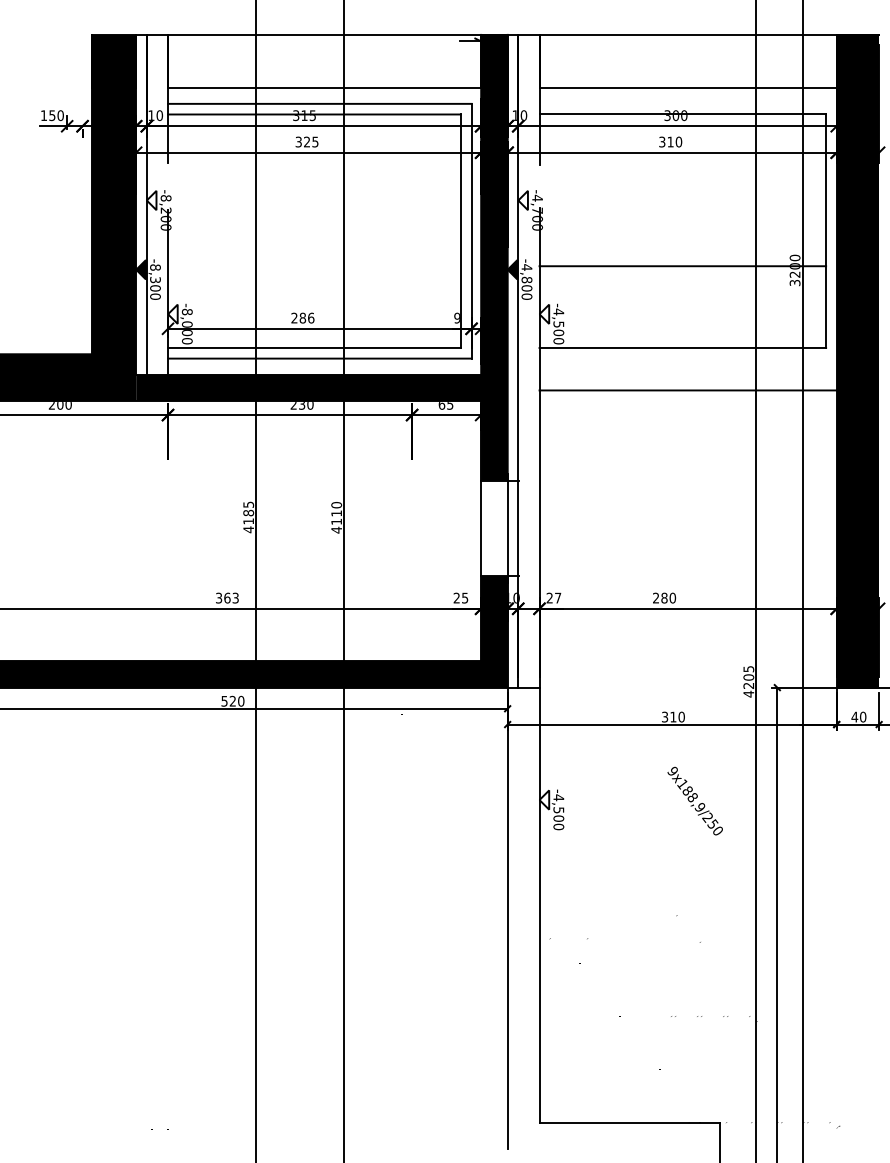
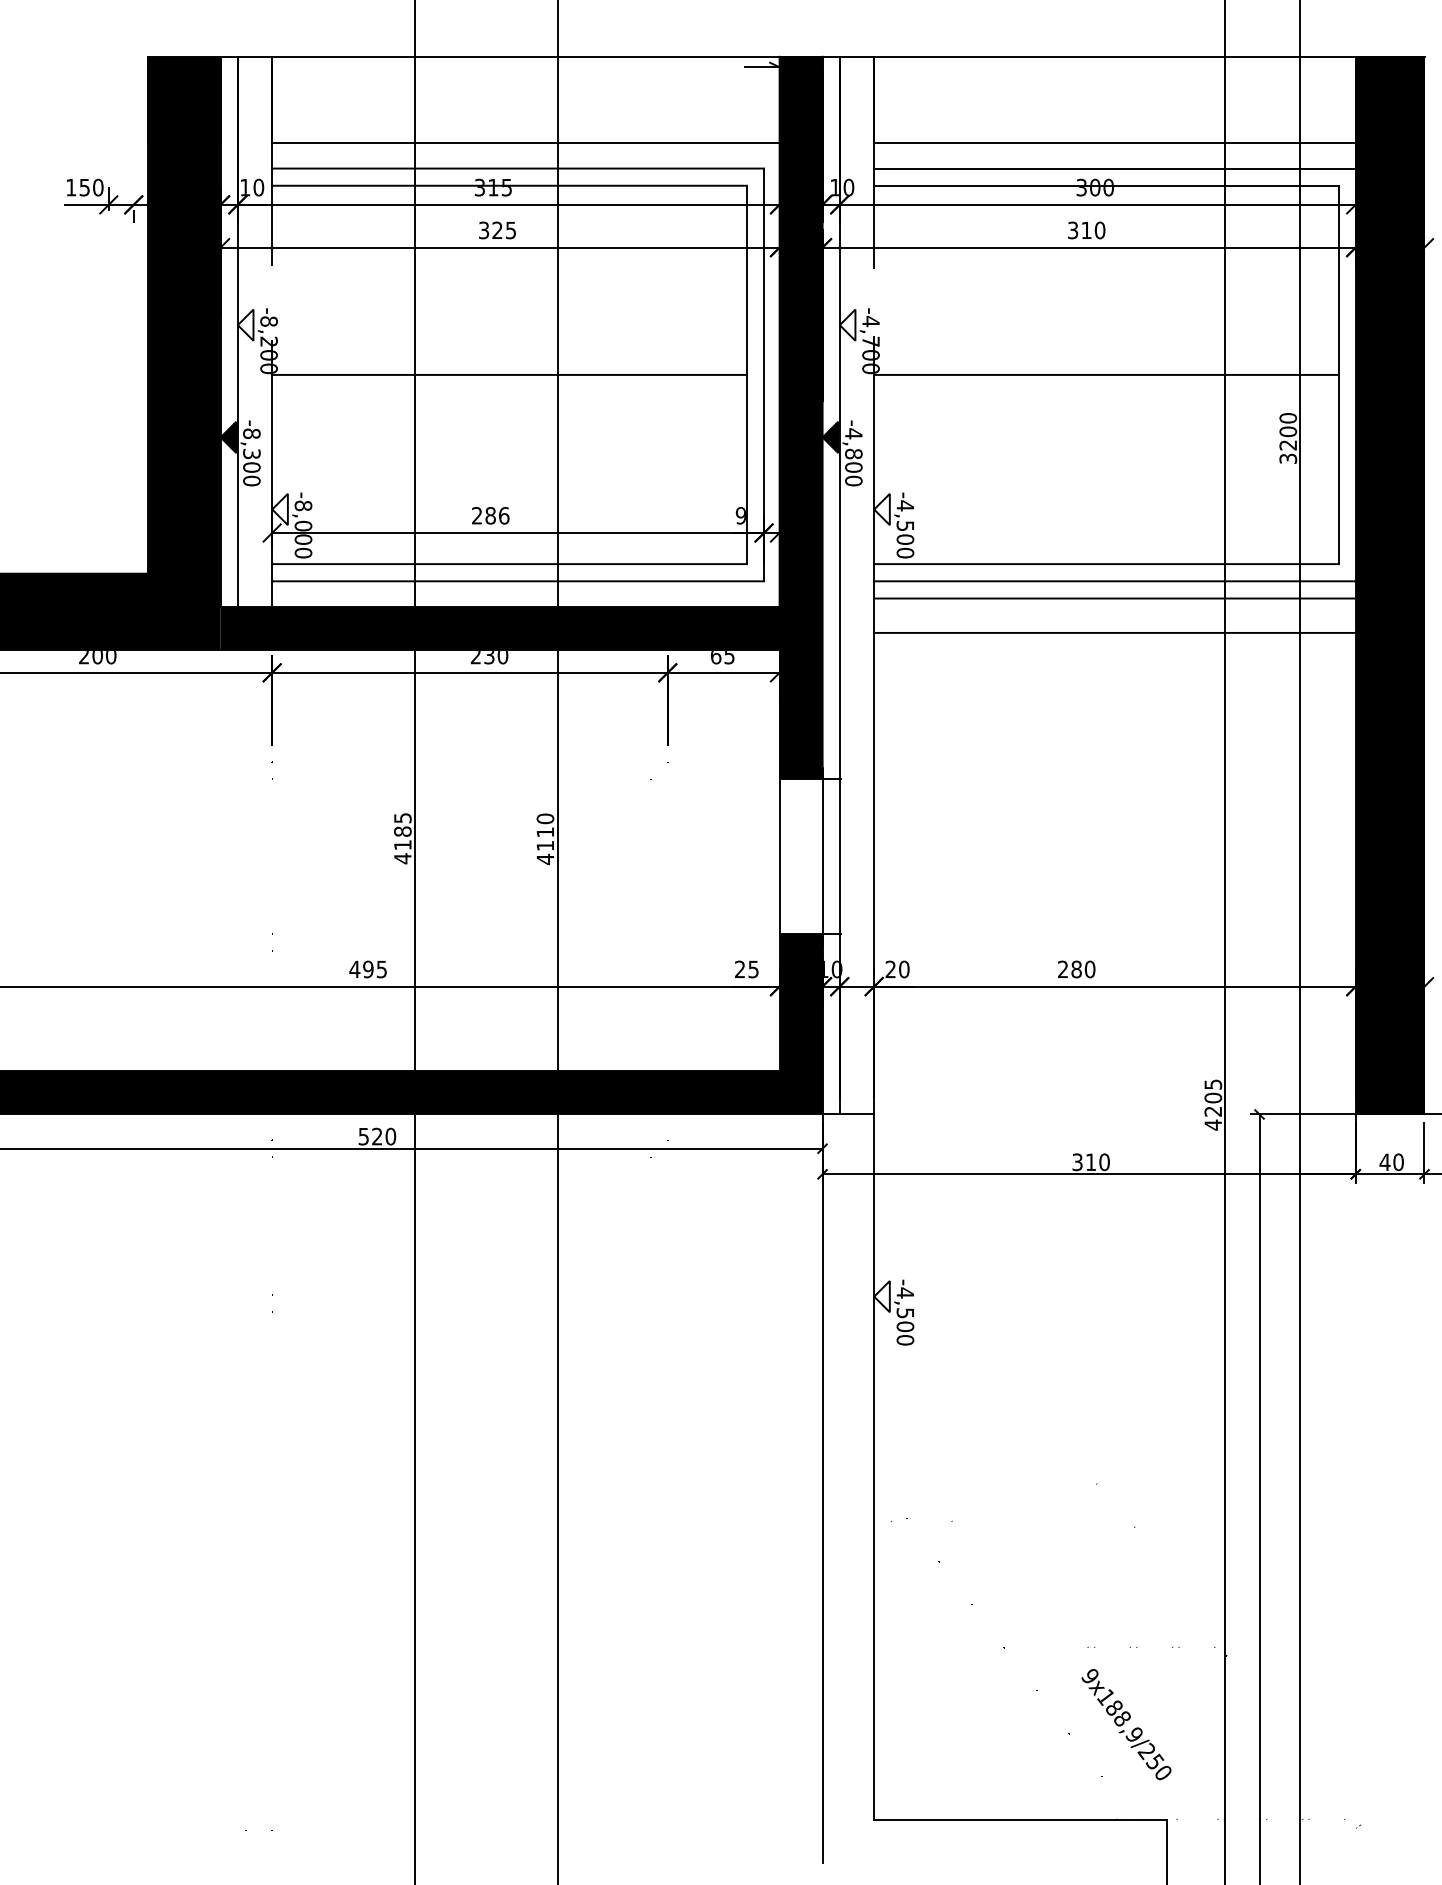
line: (687, 103) -> (1113, 167), added
line: (314, 231) -> (509, 375), added
line: (682, 266) -> (1105, 375), moved
line: (687, 358) -> (1113, 581), added
line: (687, 369) -> (1113, 598), added
text: (226, 597) -> (366, 968), 363 -> 495
text: (557, 597) -> (903, 968), 27 -> 20
text: (694, 800) -> (1125, 1723), moved

